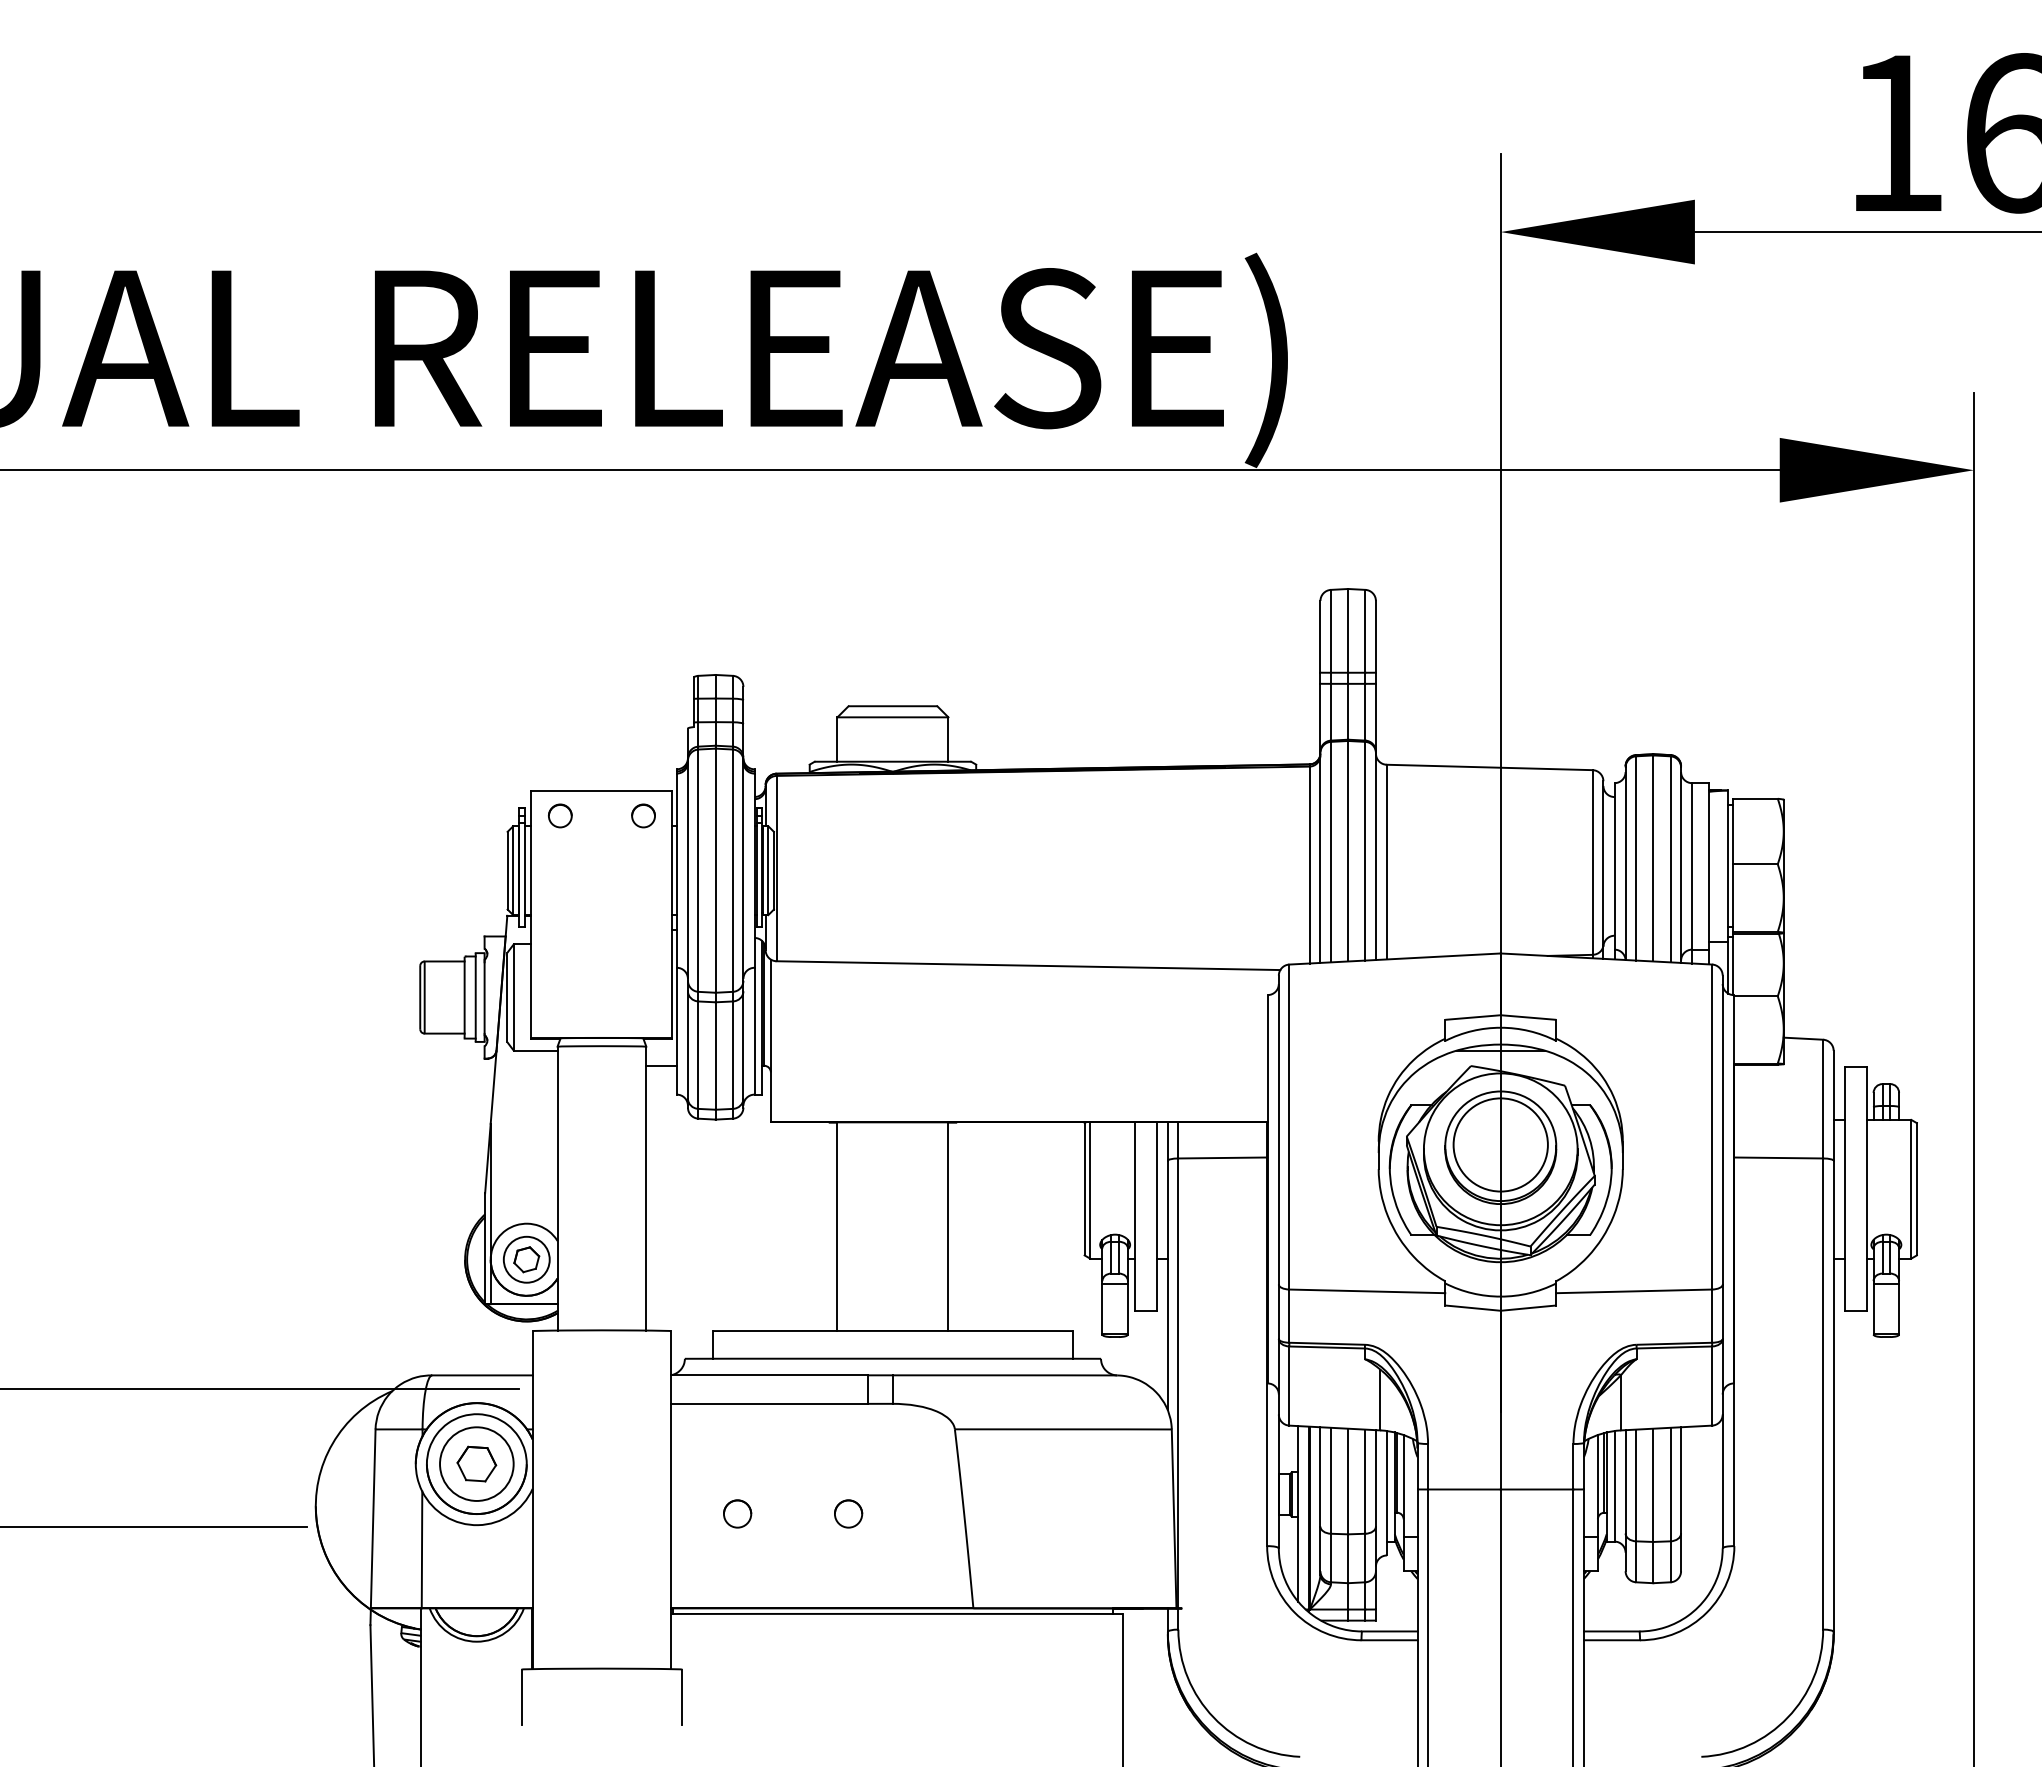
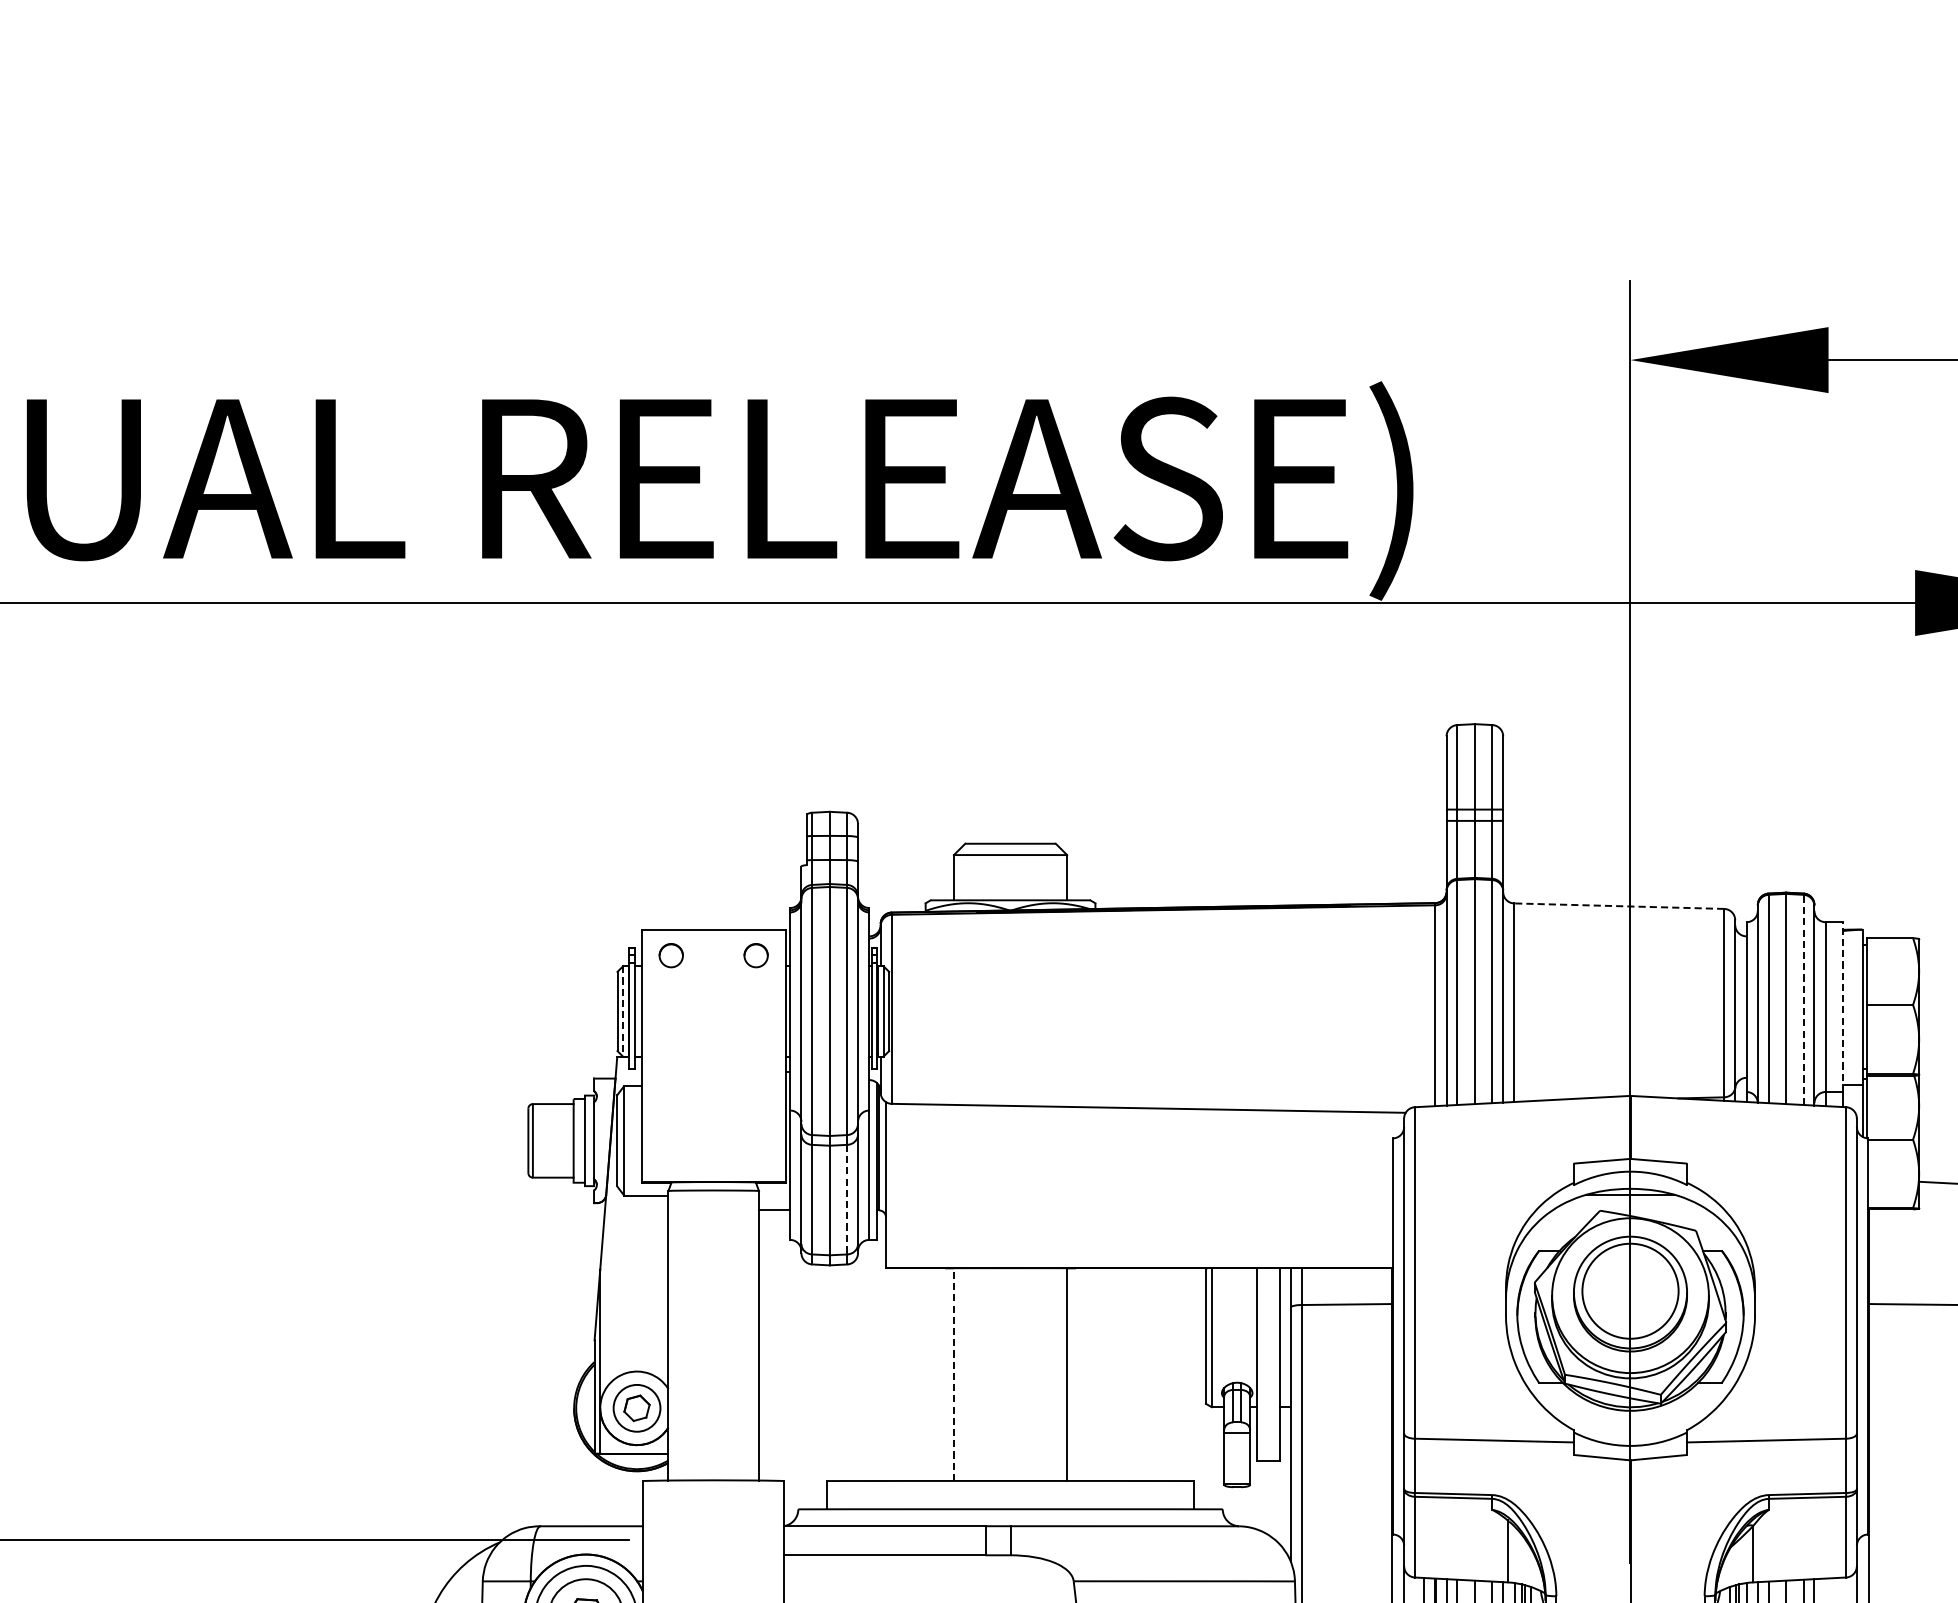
line: (1489, 767) -> (1619, 906), solid -> dashed
line: (1670, 858) -> (1803, 999), solid -> dashed
line: (1708, 865) -> (1842, 1006), solid -> dashed
line: (513, 871) -> (623, 1012), solid -> dashed
line: (732, 1055) -> (846, 1199), solid -> dashed
line: (837, 1226) -> (953, 1374), solid -> dashed

